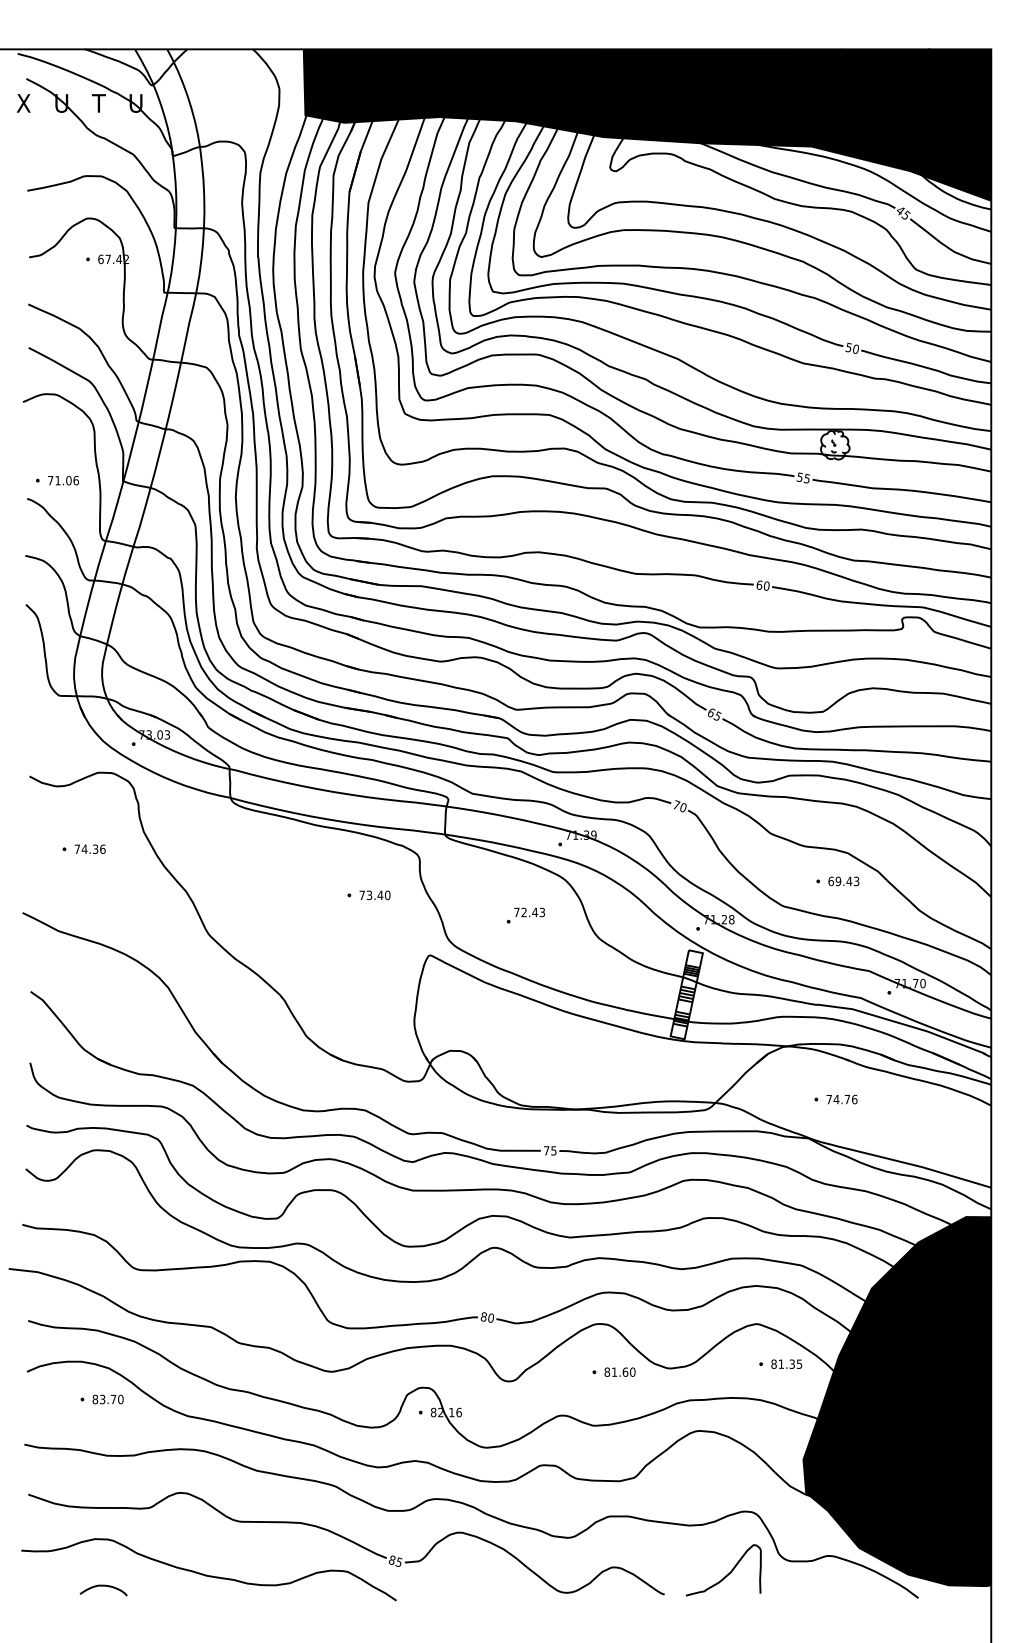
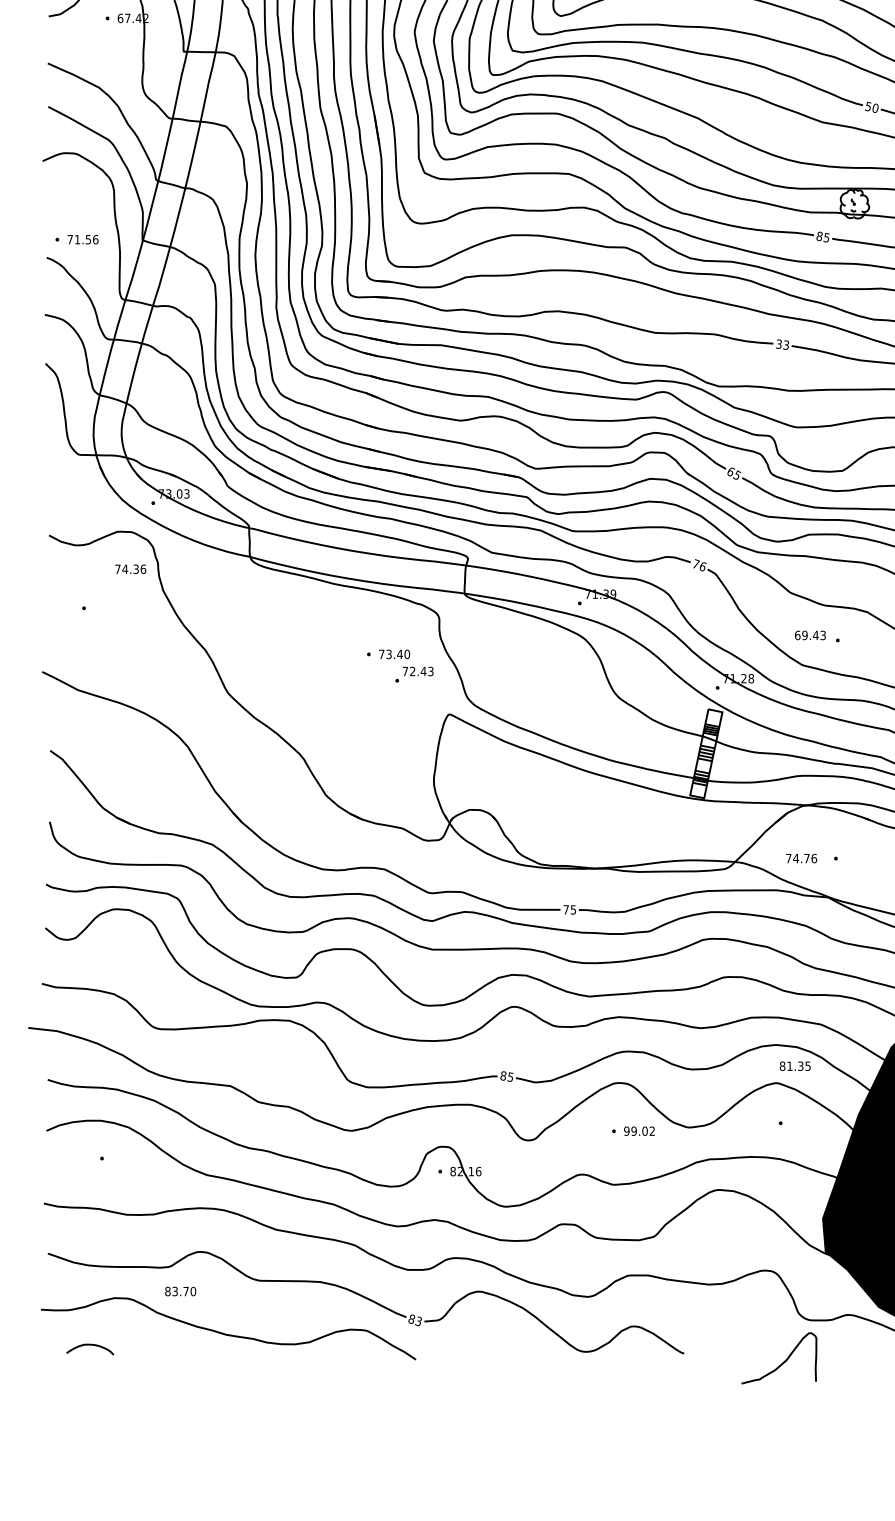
text: (799, 477) -> (819, 236), 55 -> 85
text: (68, 480) -> (88, 239), 71.06 -> 71.56
text: (762, 585) -> (782, 344), 60 -> 33
text: (683, 807) -> (703, 566), 70 -> 76
text: (89, 848) -> (130, 568), moved
text: (843, 881) -> (810, 635), moved
part: (525, 915) -> (414, 674), moved
text: (841, 1099) -> (801, 858), moved
text: (490, 1317) -> (510, 1076), 80 -> 85
text: (786, 1363) -> (795, 1065), moved
text: (619, 1371) -> (639, 1130), 81.60 -> 99.02
text: (107, 1399) -> (180, 1291), moved
text: (399, 1561) -> (419, 1320), 85 -> 83
curve: (726, 1574) -> (782, 1362), moved
curve: (103, 1586) -> (90, 1345), moved

